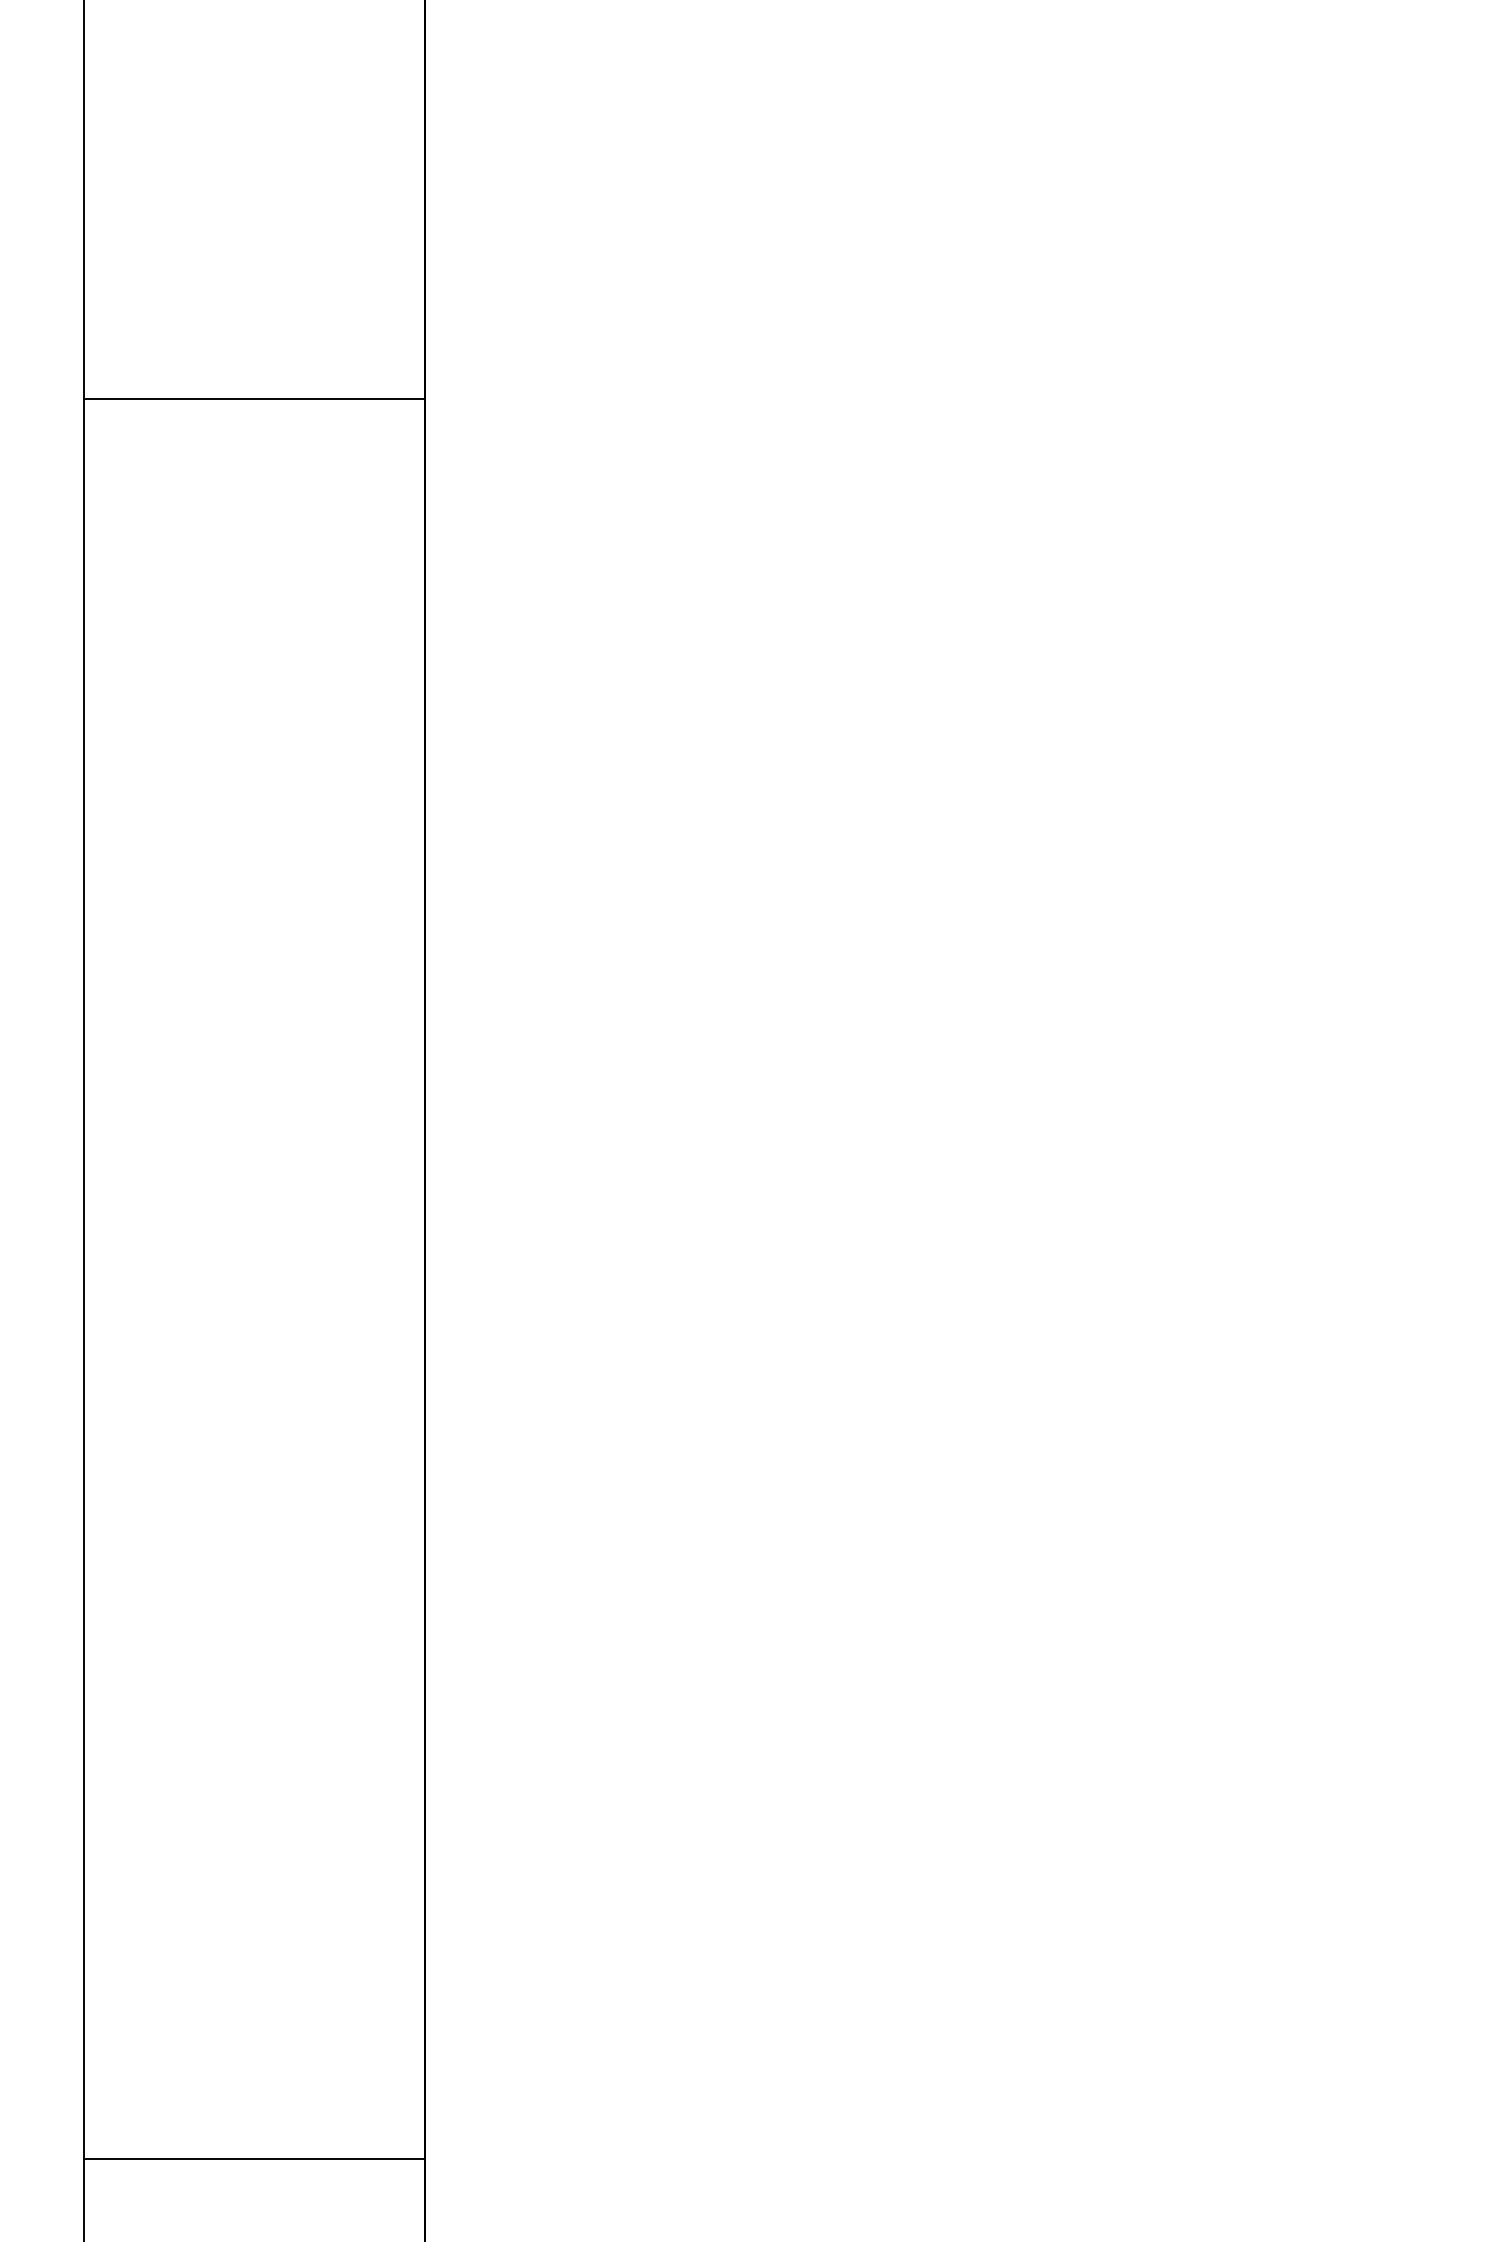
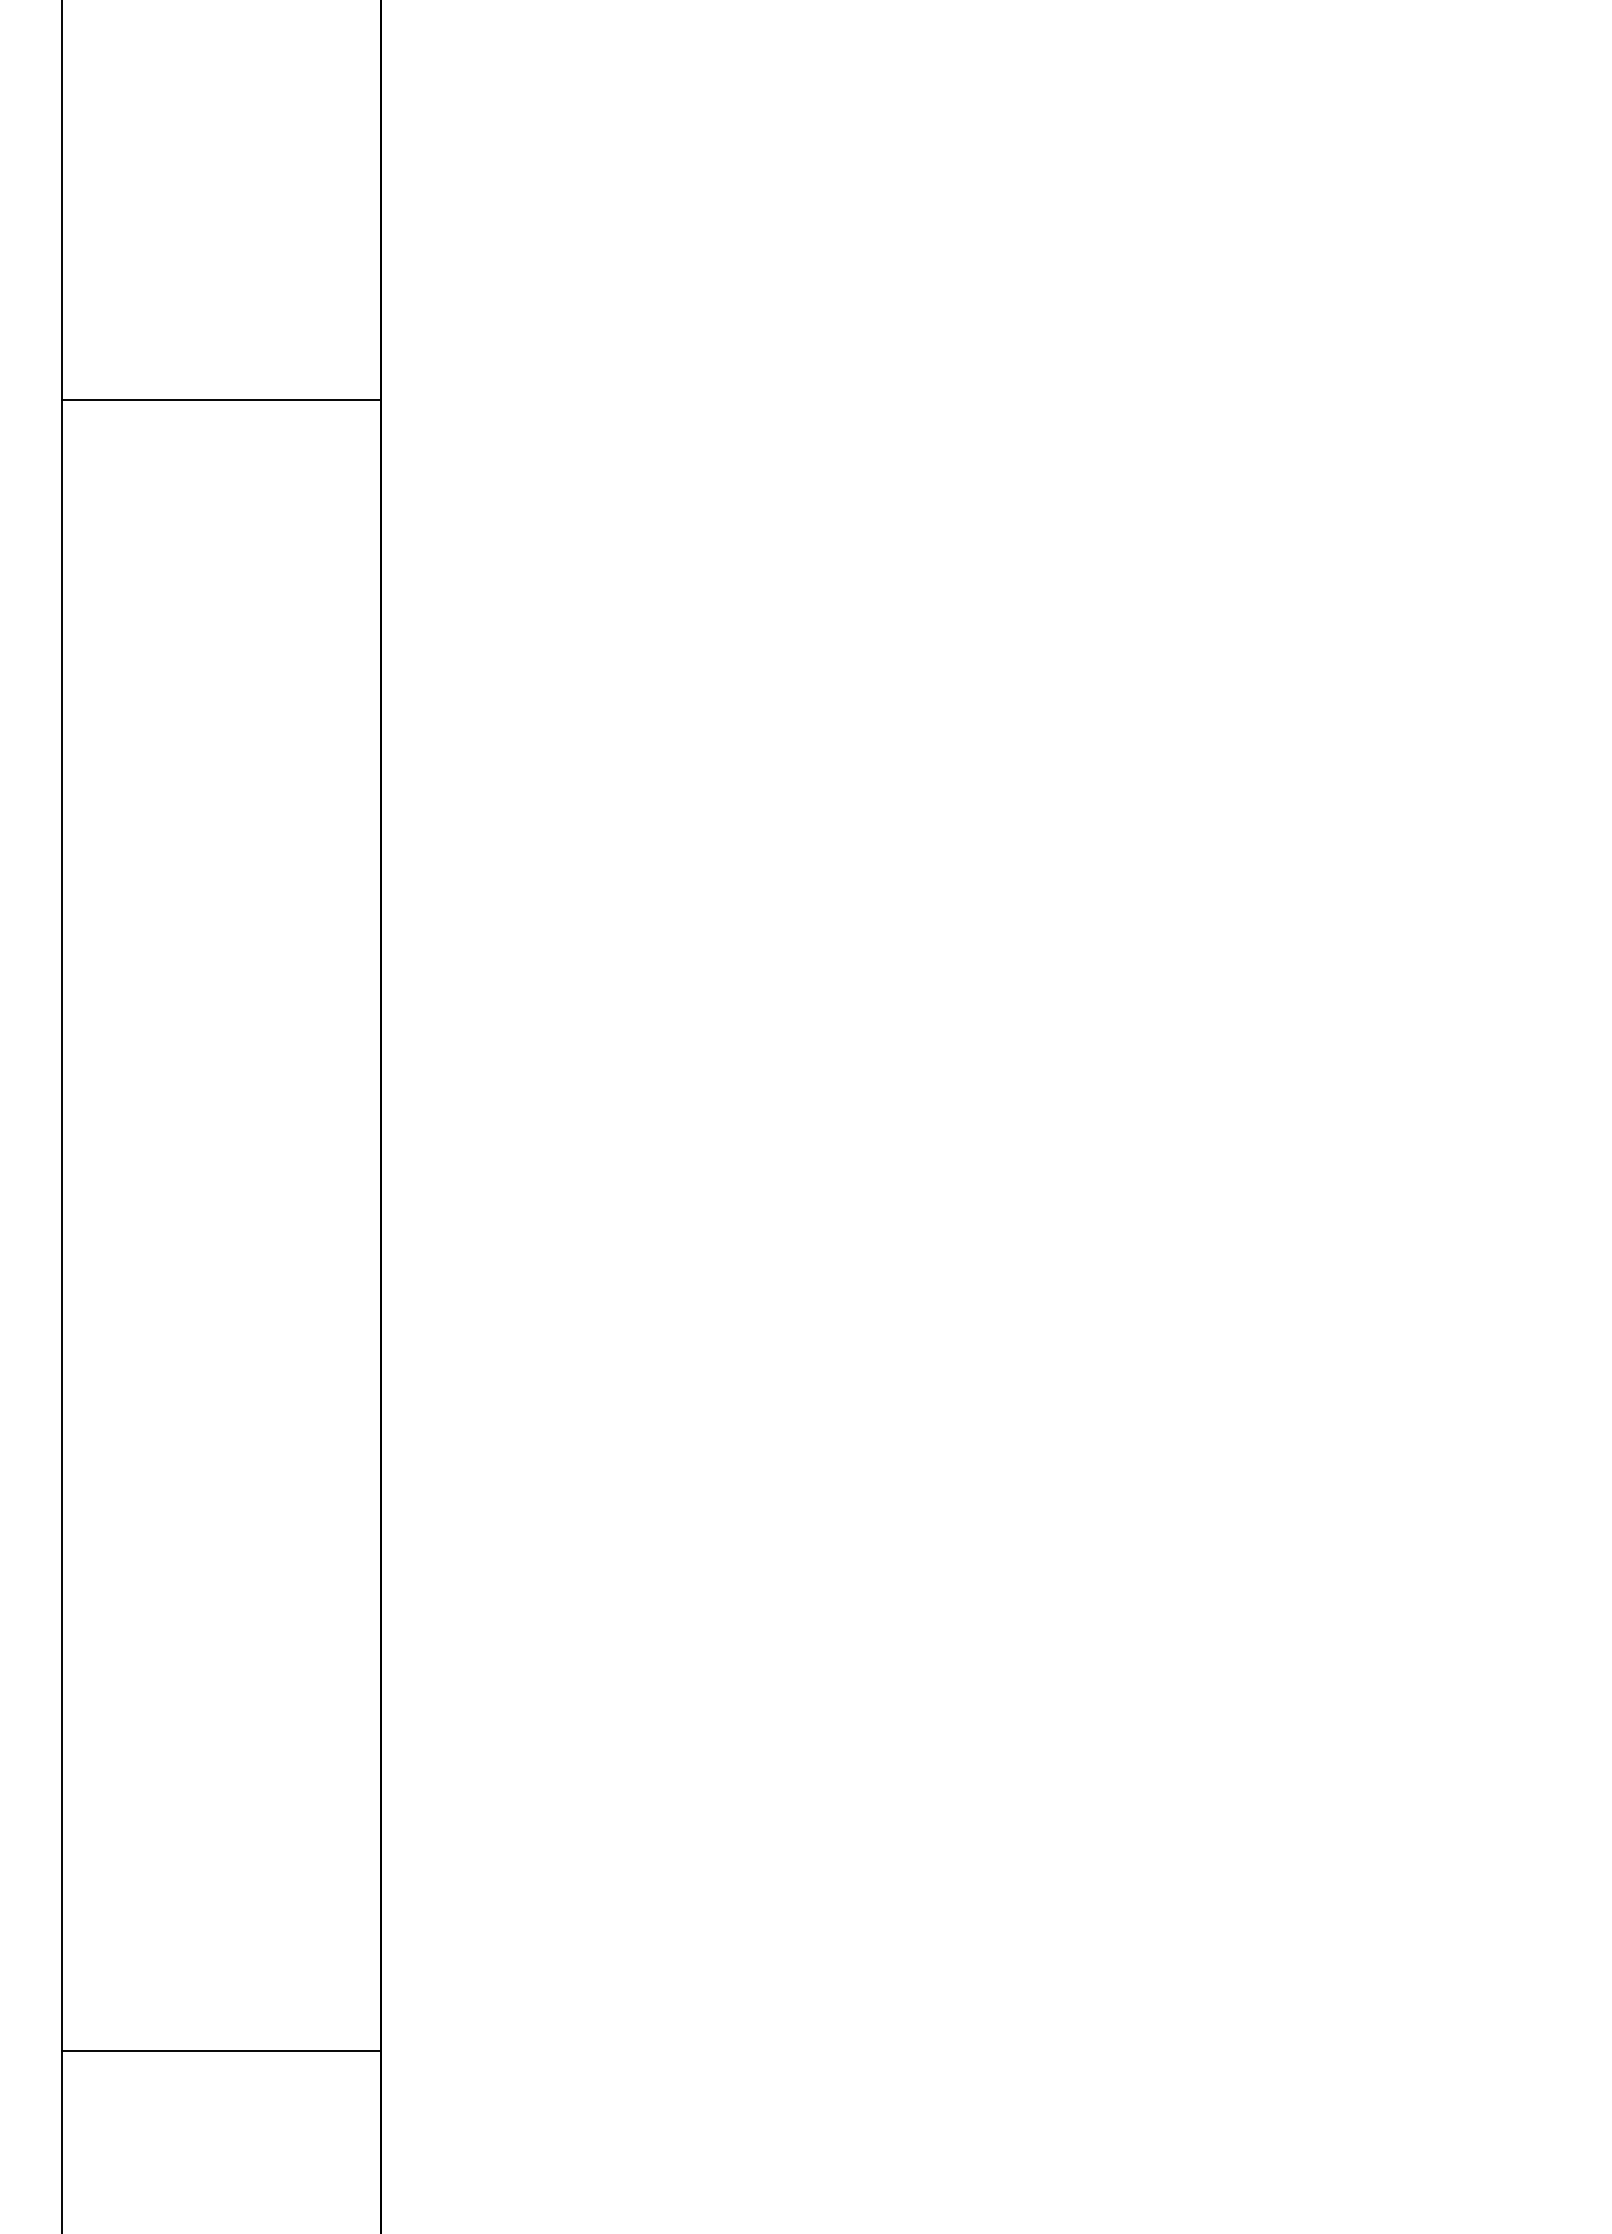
line: (254, 398) -> (221, 399), moved
line: (254, 2159) -> (221, 2051), moved

